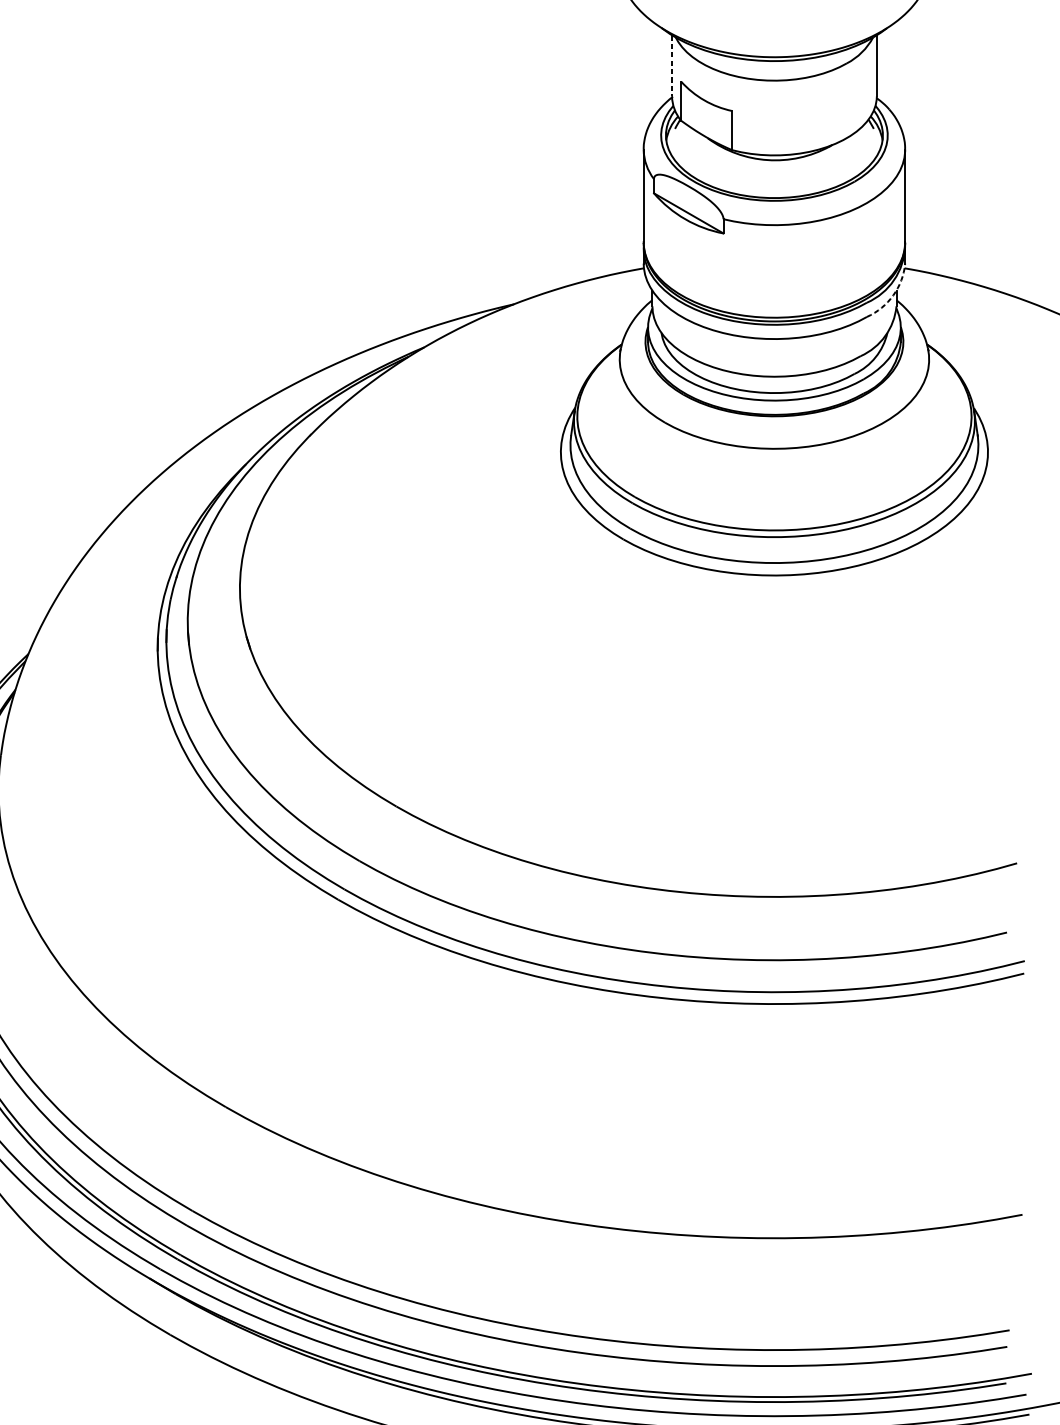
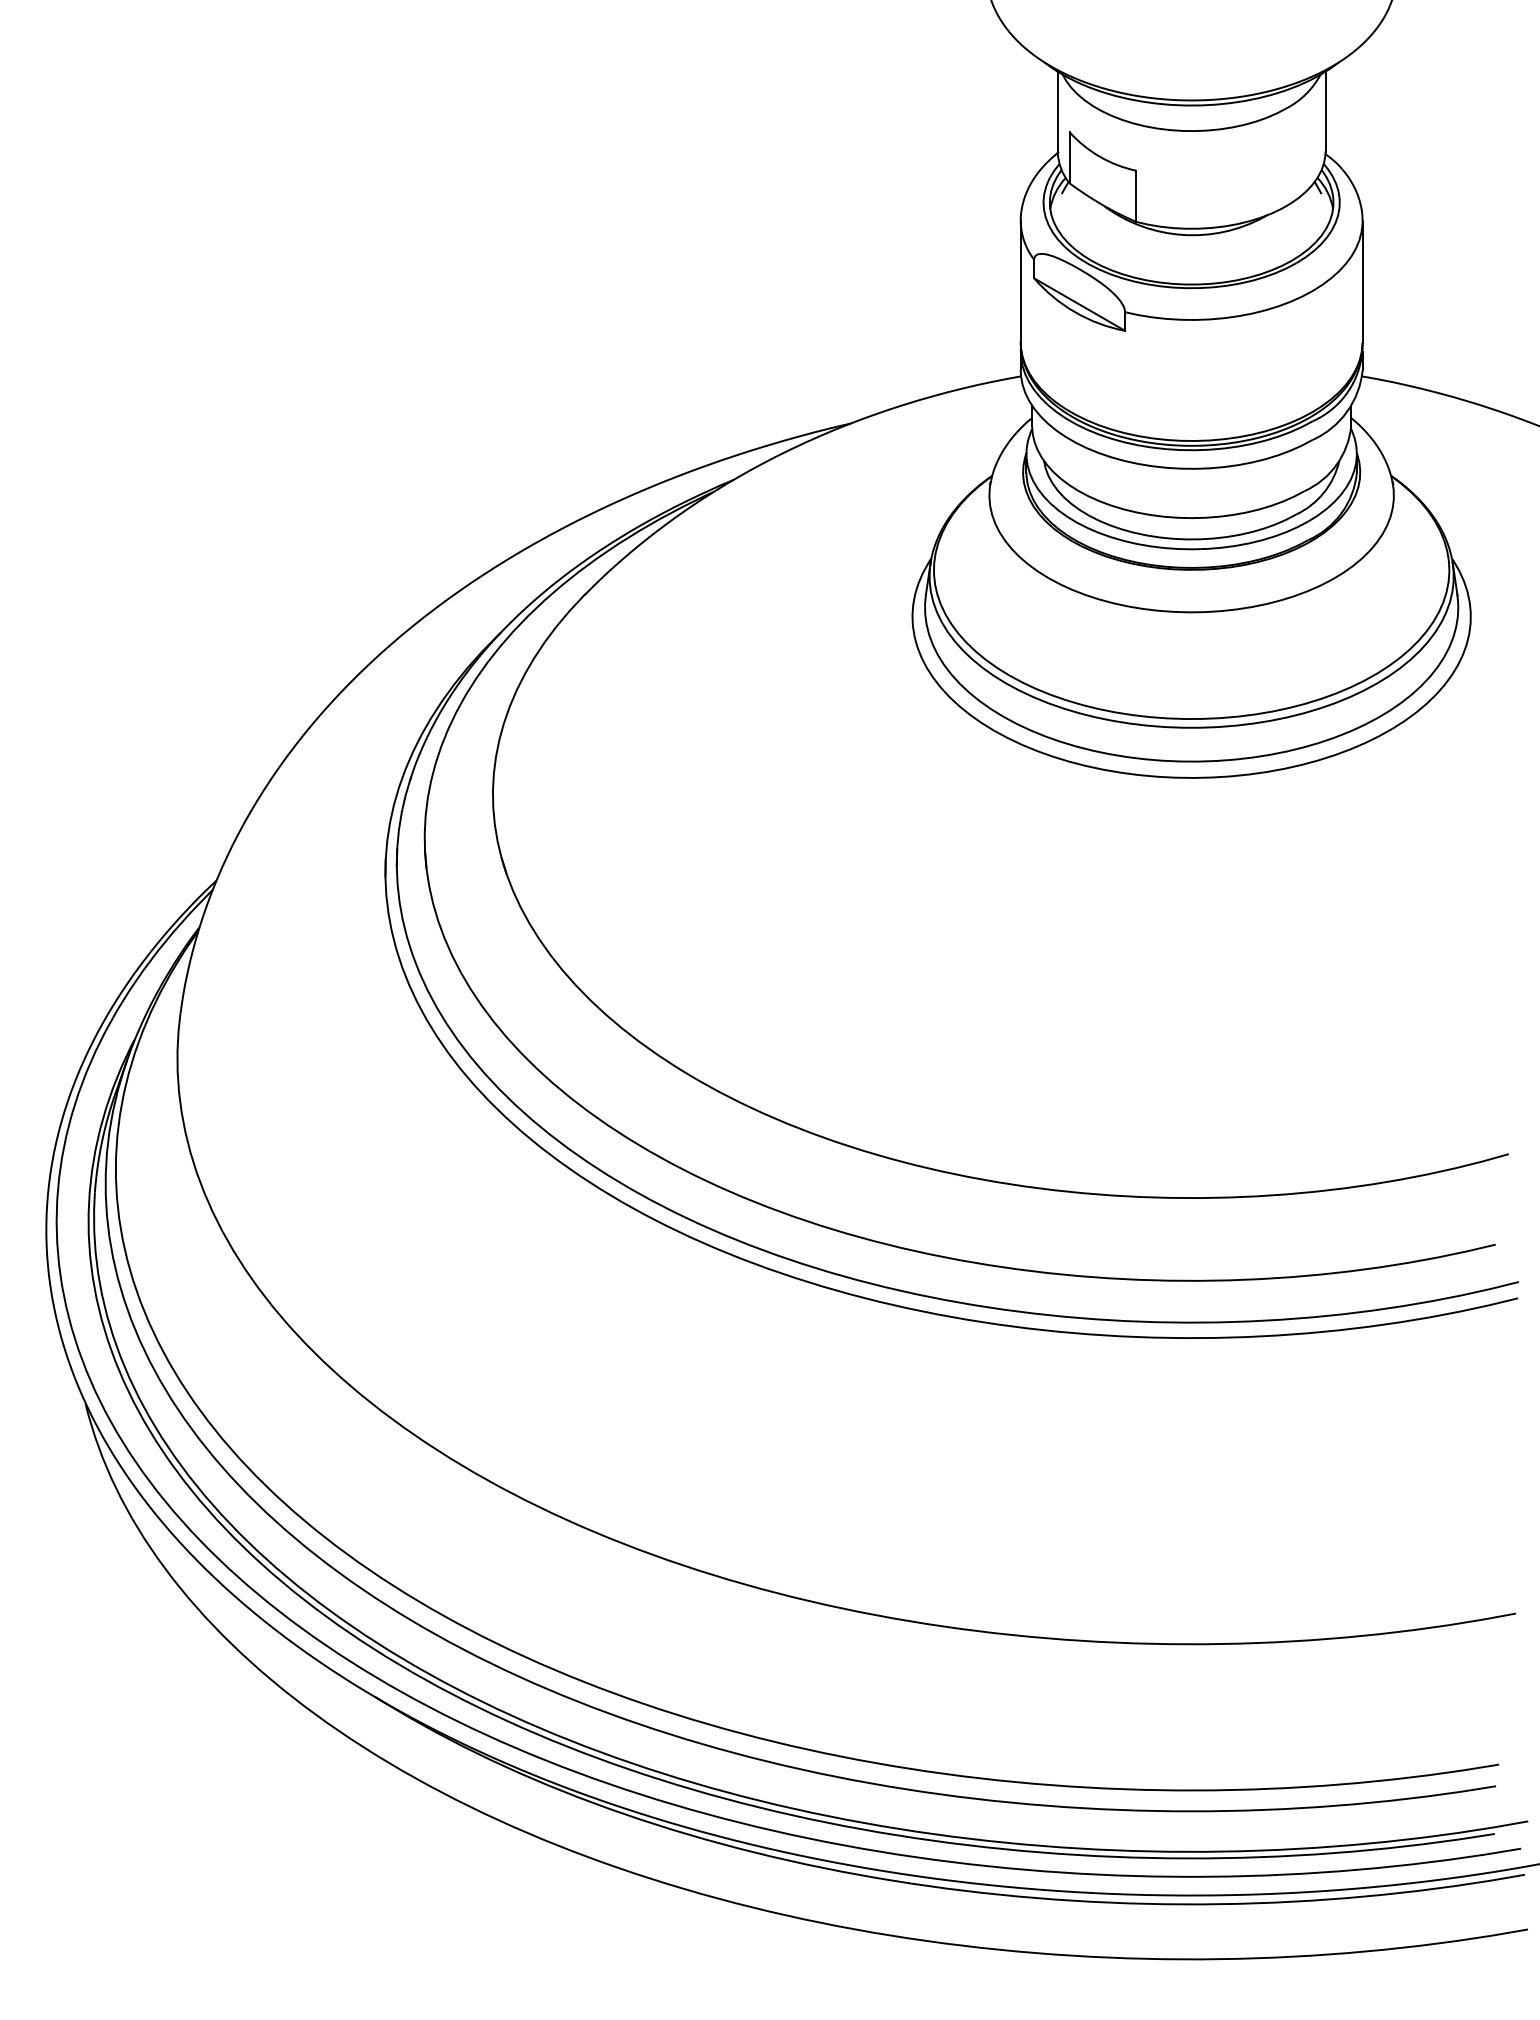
line: (671, 65) -> (1057, 111), dashed -> solid
arc: (893, 295) -> (1347, 411), dashed -> solid

